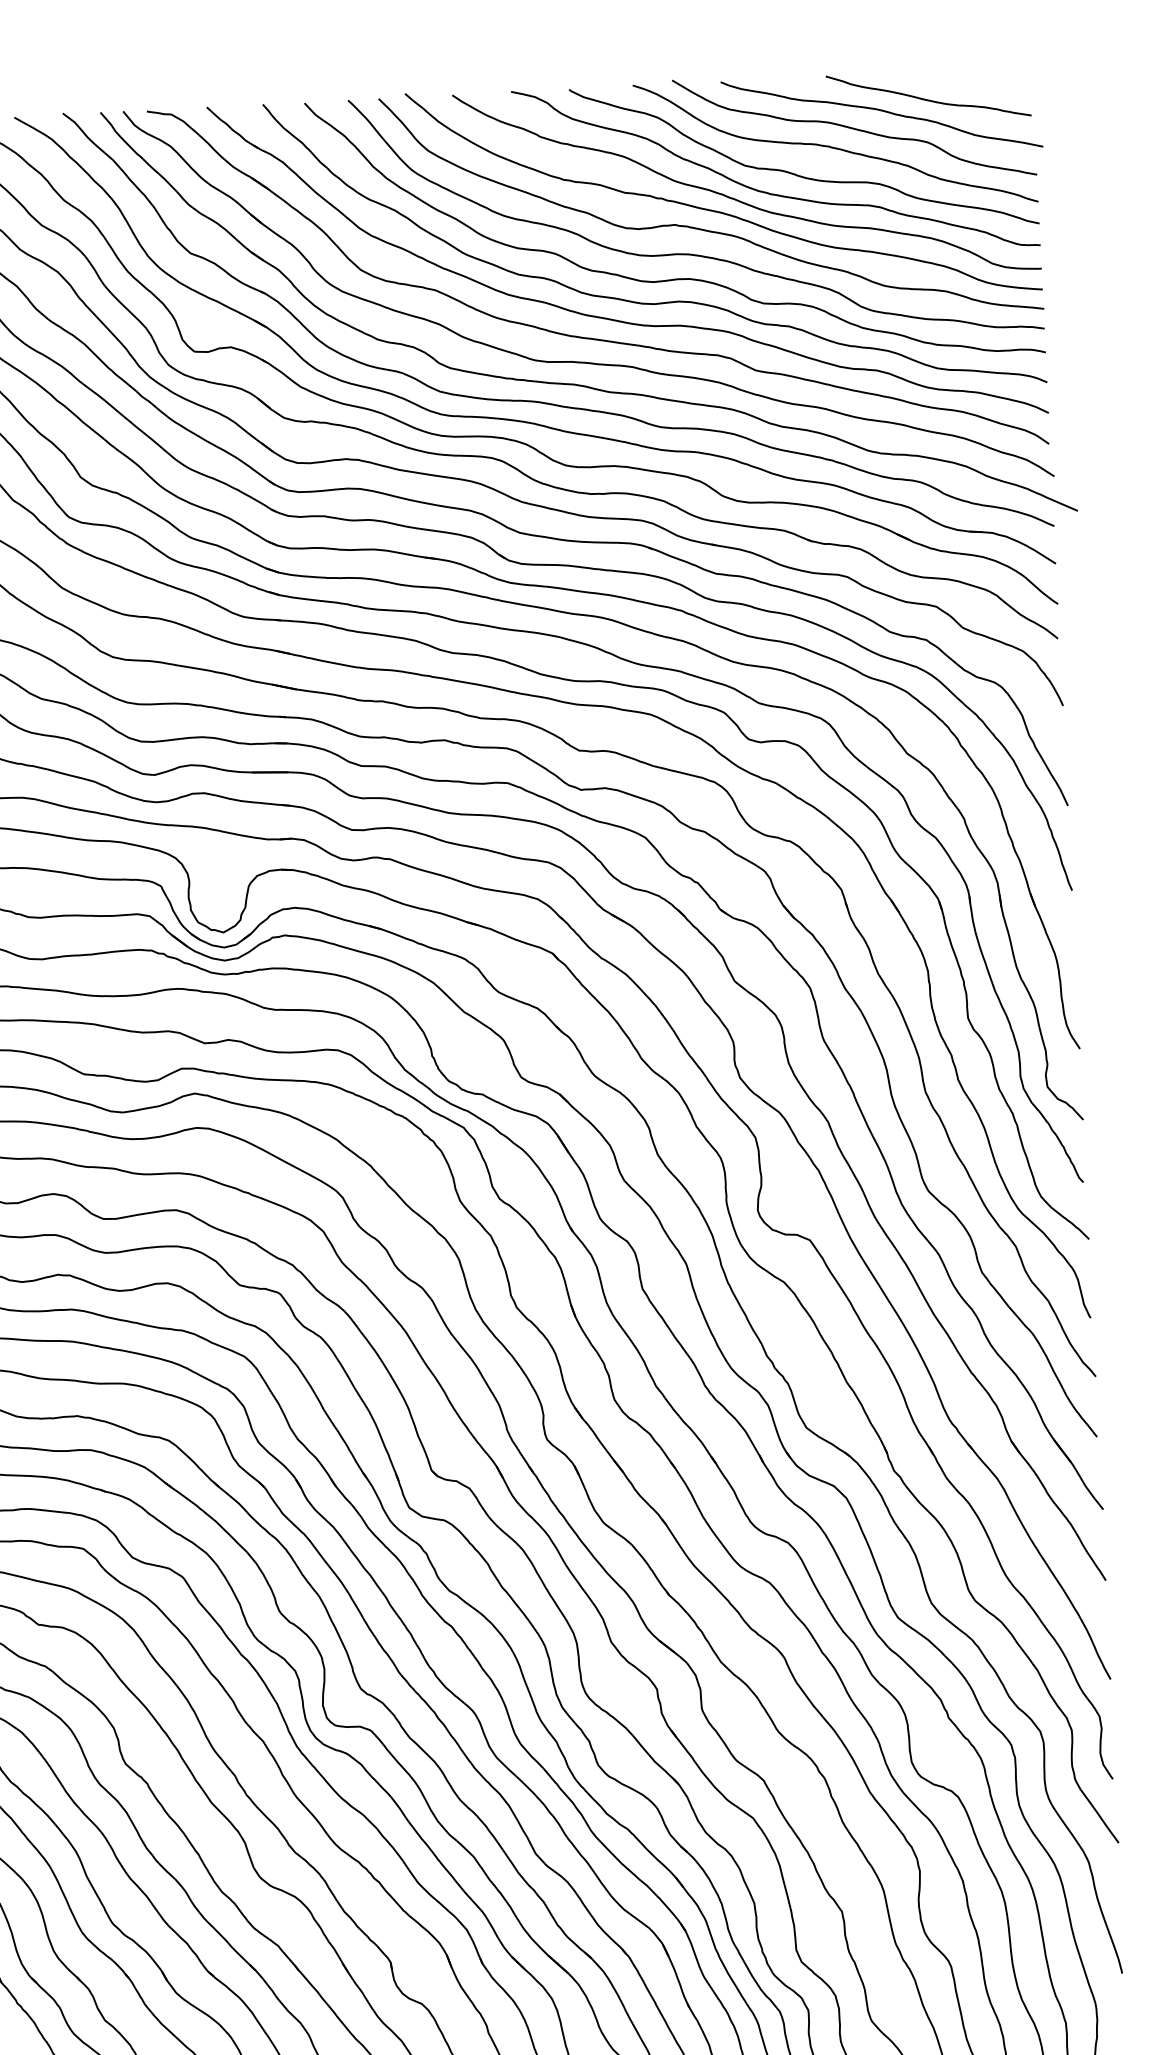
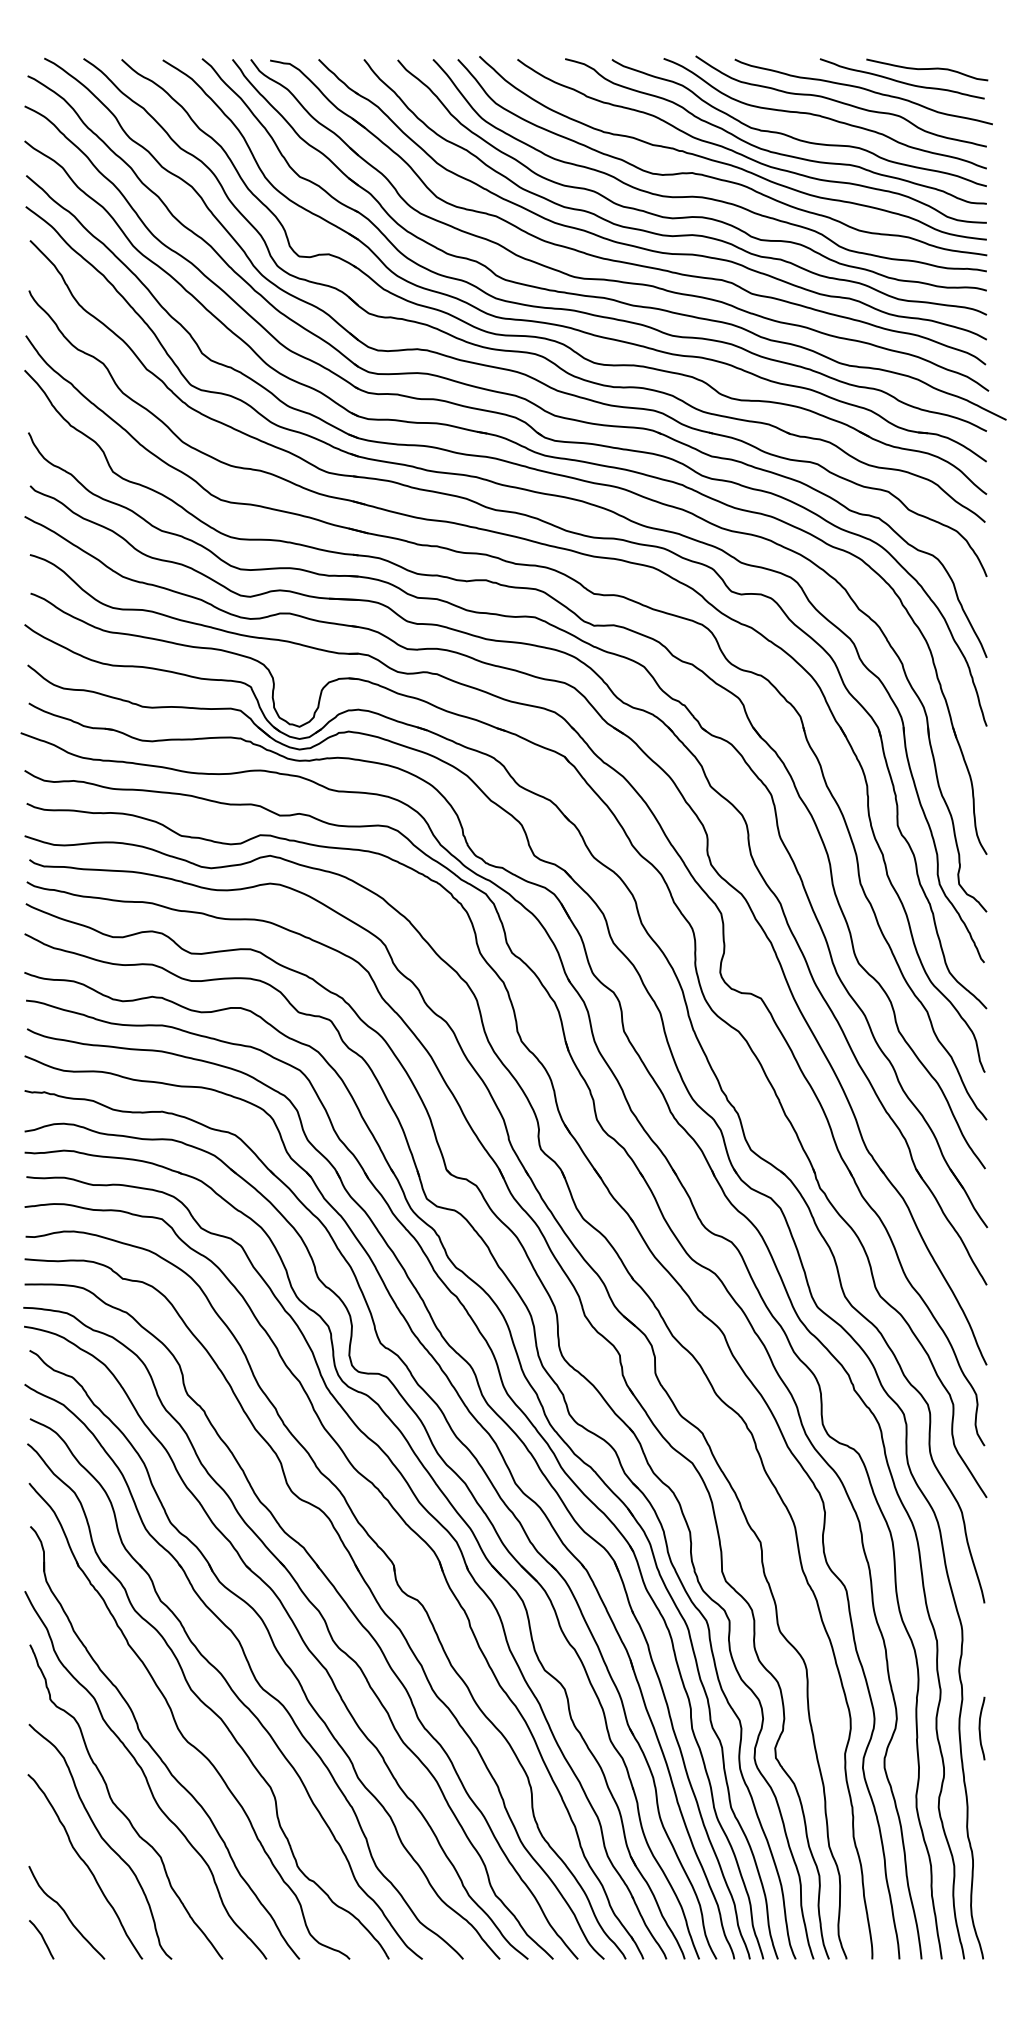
curve: (959, 82) -> (927, 69), added

